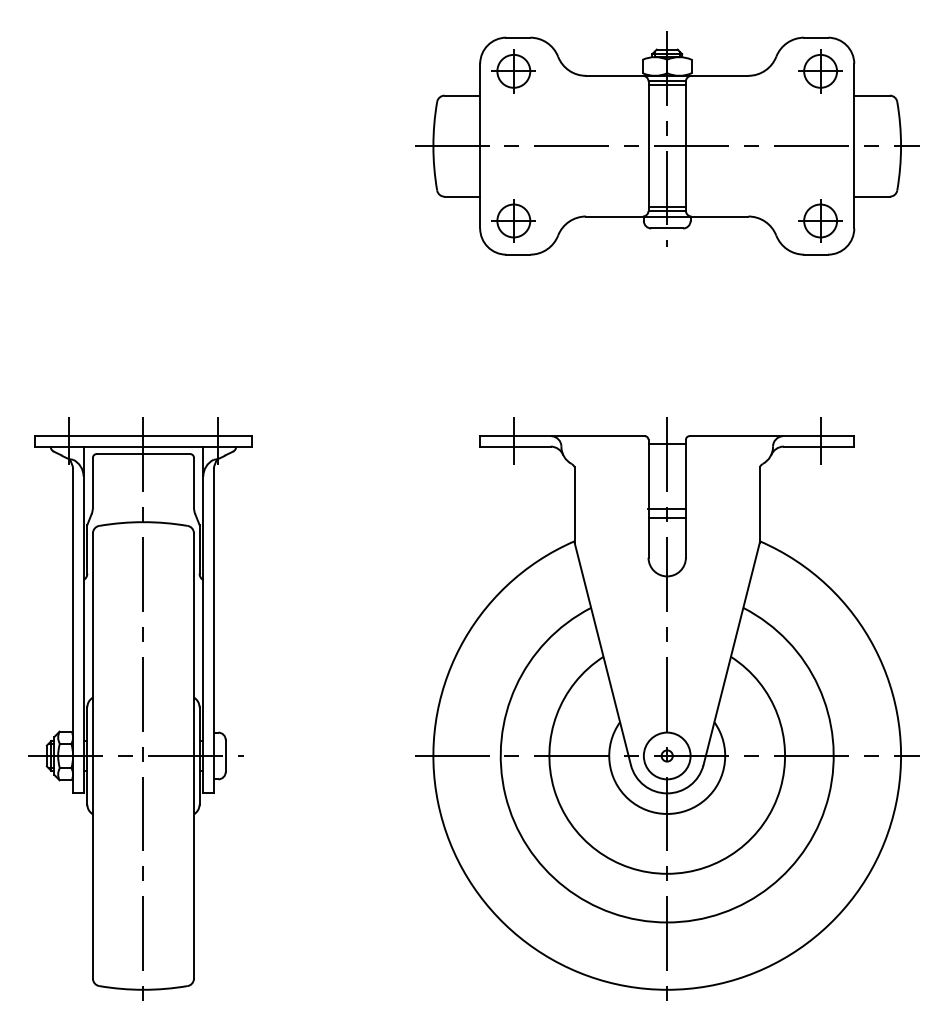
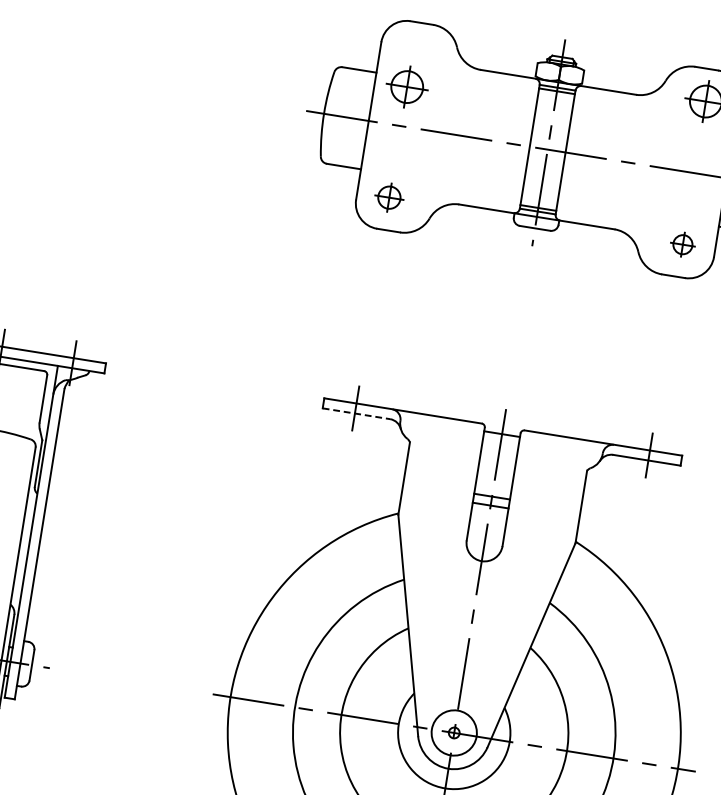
part: (513, 71) -> (406, 87), moved
part: (513, 220) -> (389, 197), size x0.7
part: (820, 220) -> (682, 244), size x0.6
line: (515, 446) -> (356, 413), solid -> dashed

